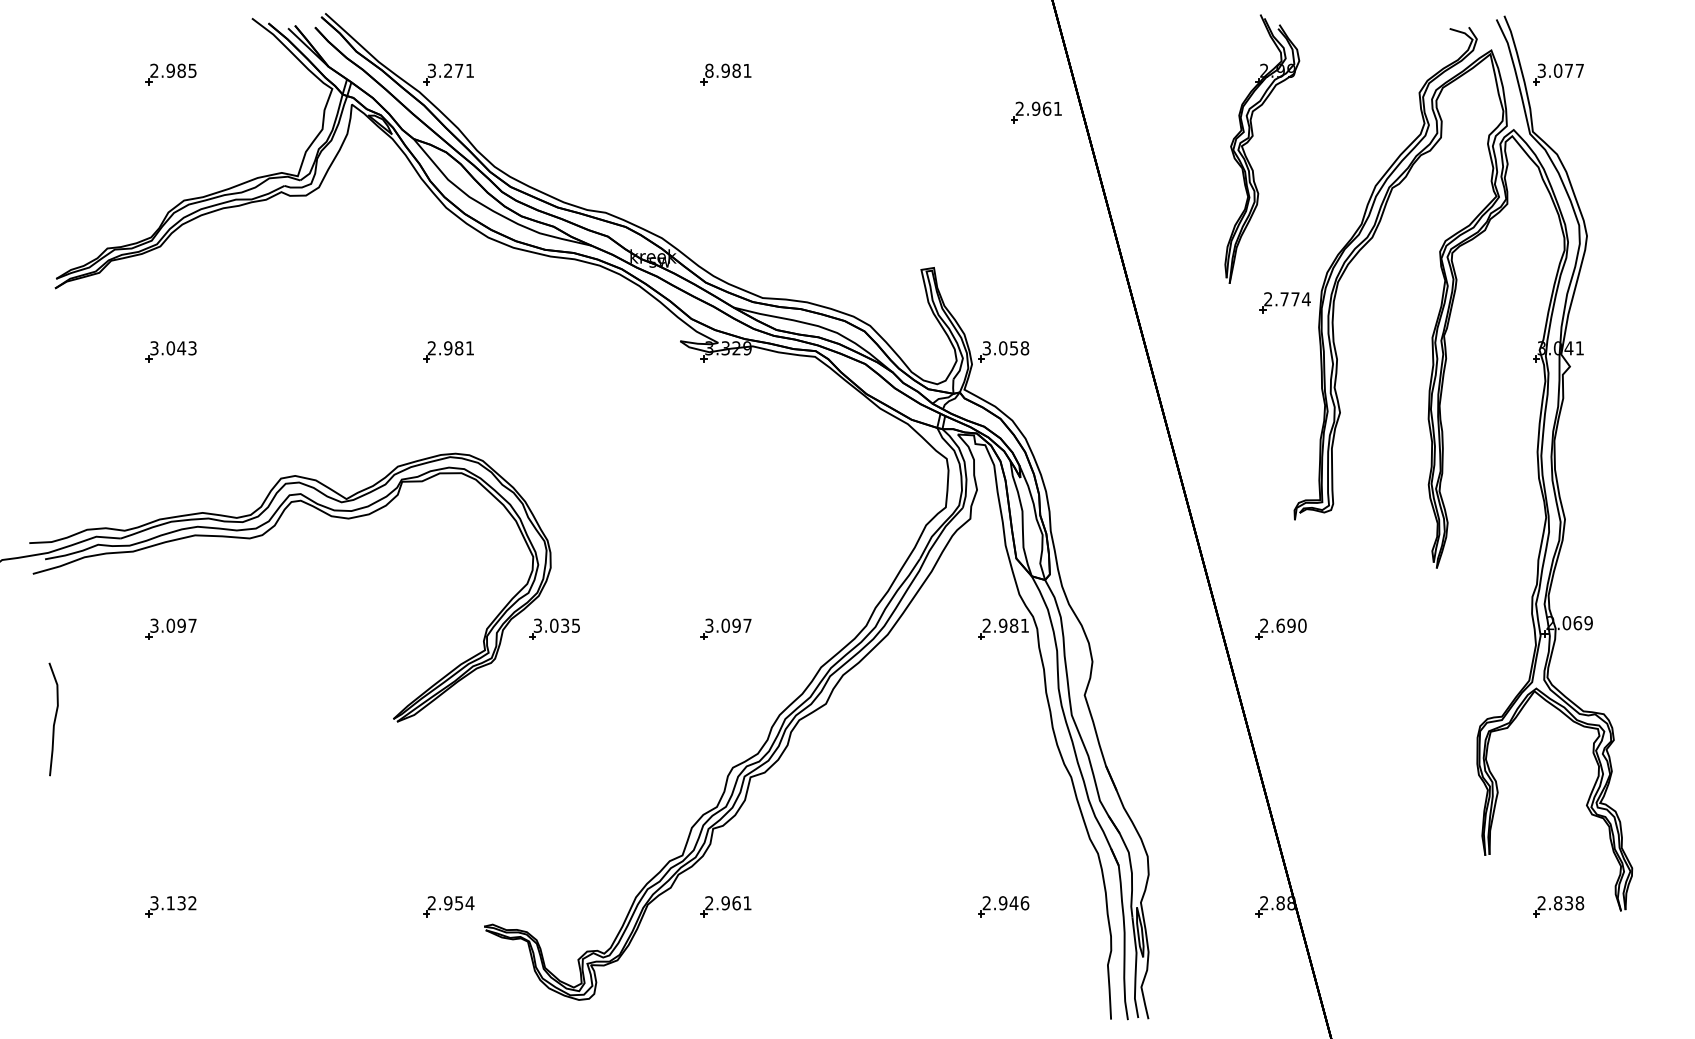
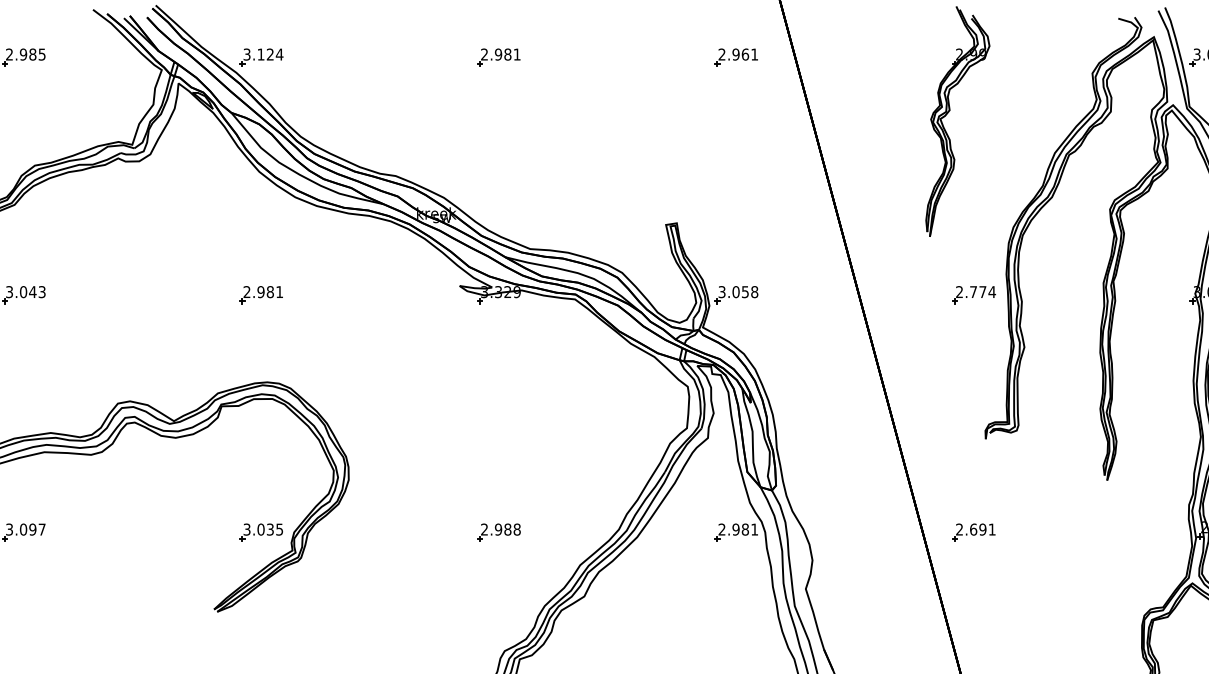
text: (459, 70) -> (270, 54), 3.271 -> 3.124
text: (709, 70) -> (484, 54), 8.981 -> 2.981
part: (1036, 112) -> (736, 57), moved
part: (1284, 302) -> (973, 294), moved
text: (728, 625) -> (500, 529), 3.097 -> 2.988
text: (1302, 625) -> (992, 529), 2.690 -> 2.691
part: (554, 628) -> (261, 531), moved

